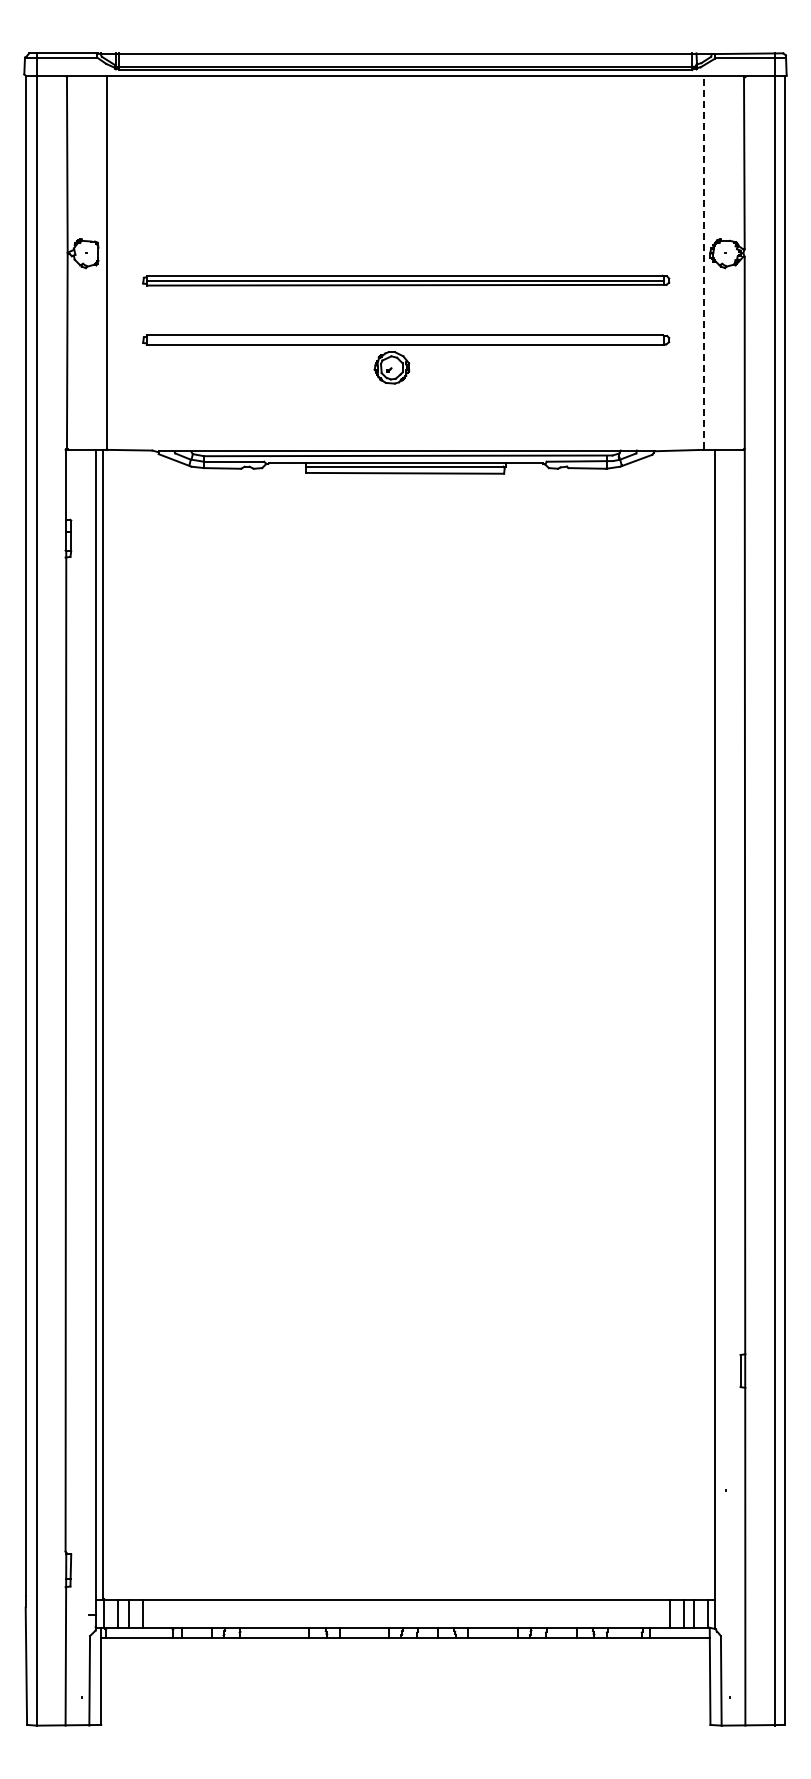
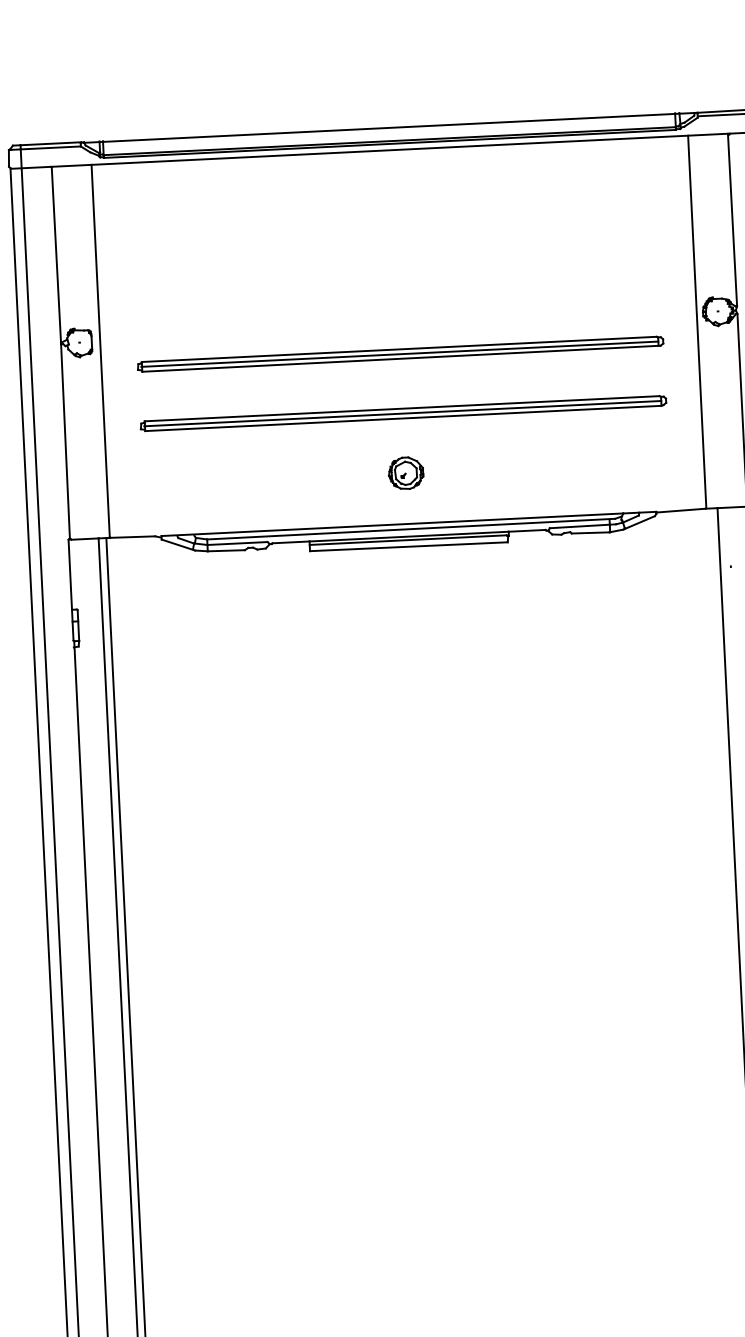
line: (704, 262) -> (697, 321), dashed -> solid
line: (405, 340) -> (402, 414), added
part: (391, 367) -> (405, 472), moved

